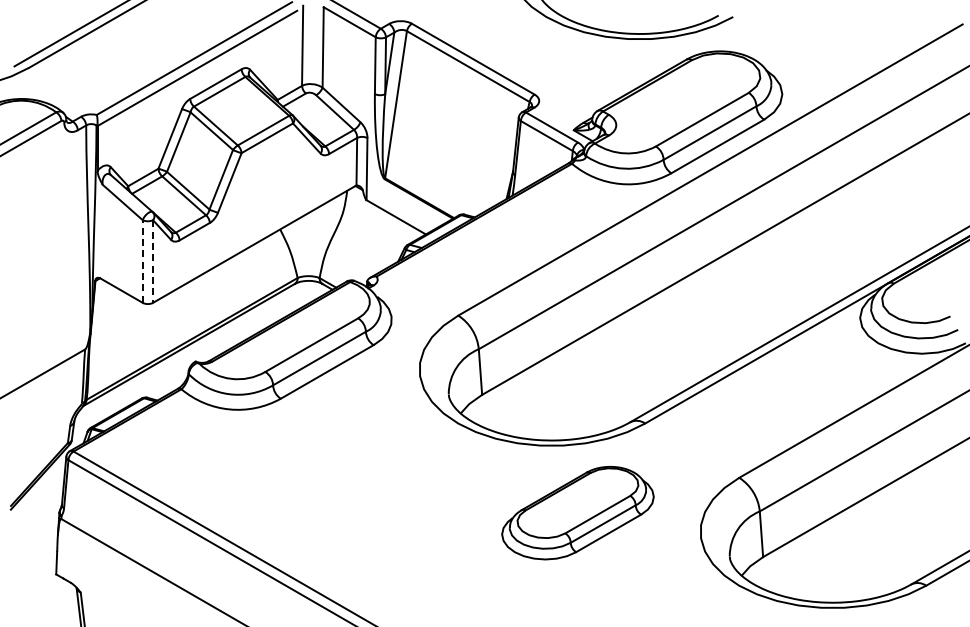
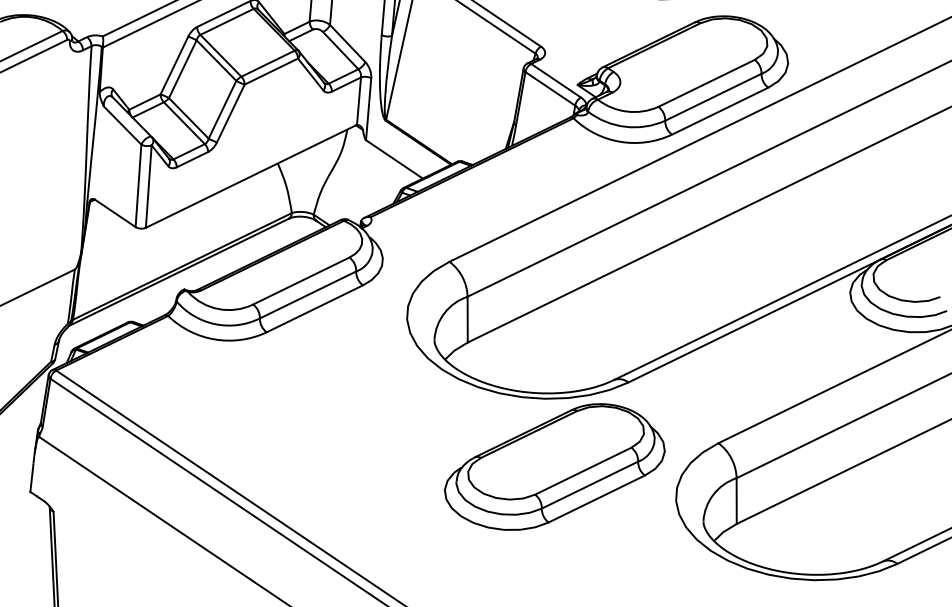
line: (142, 261) -> (138, 185), dashed -> solid
line: (153, 262) -> (149, 187), dashed -> solid
part: (577, 513) -> (554, 467), size x1.43

